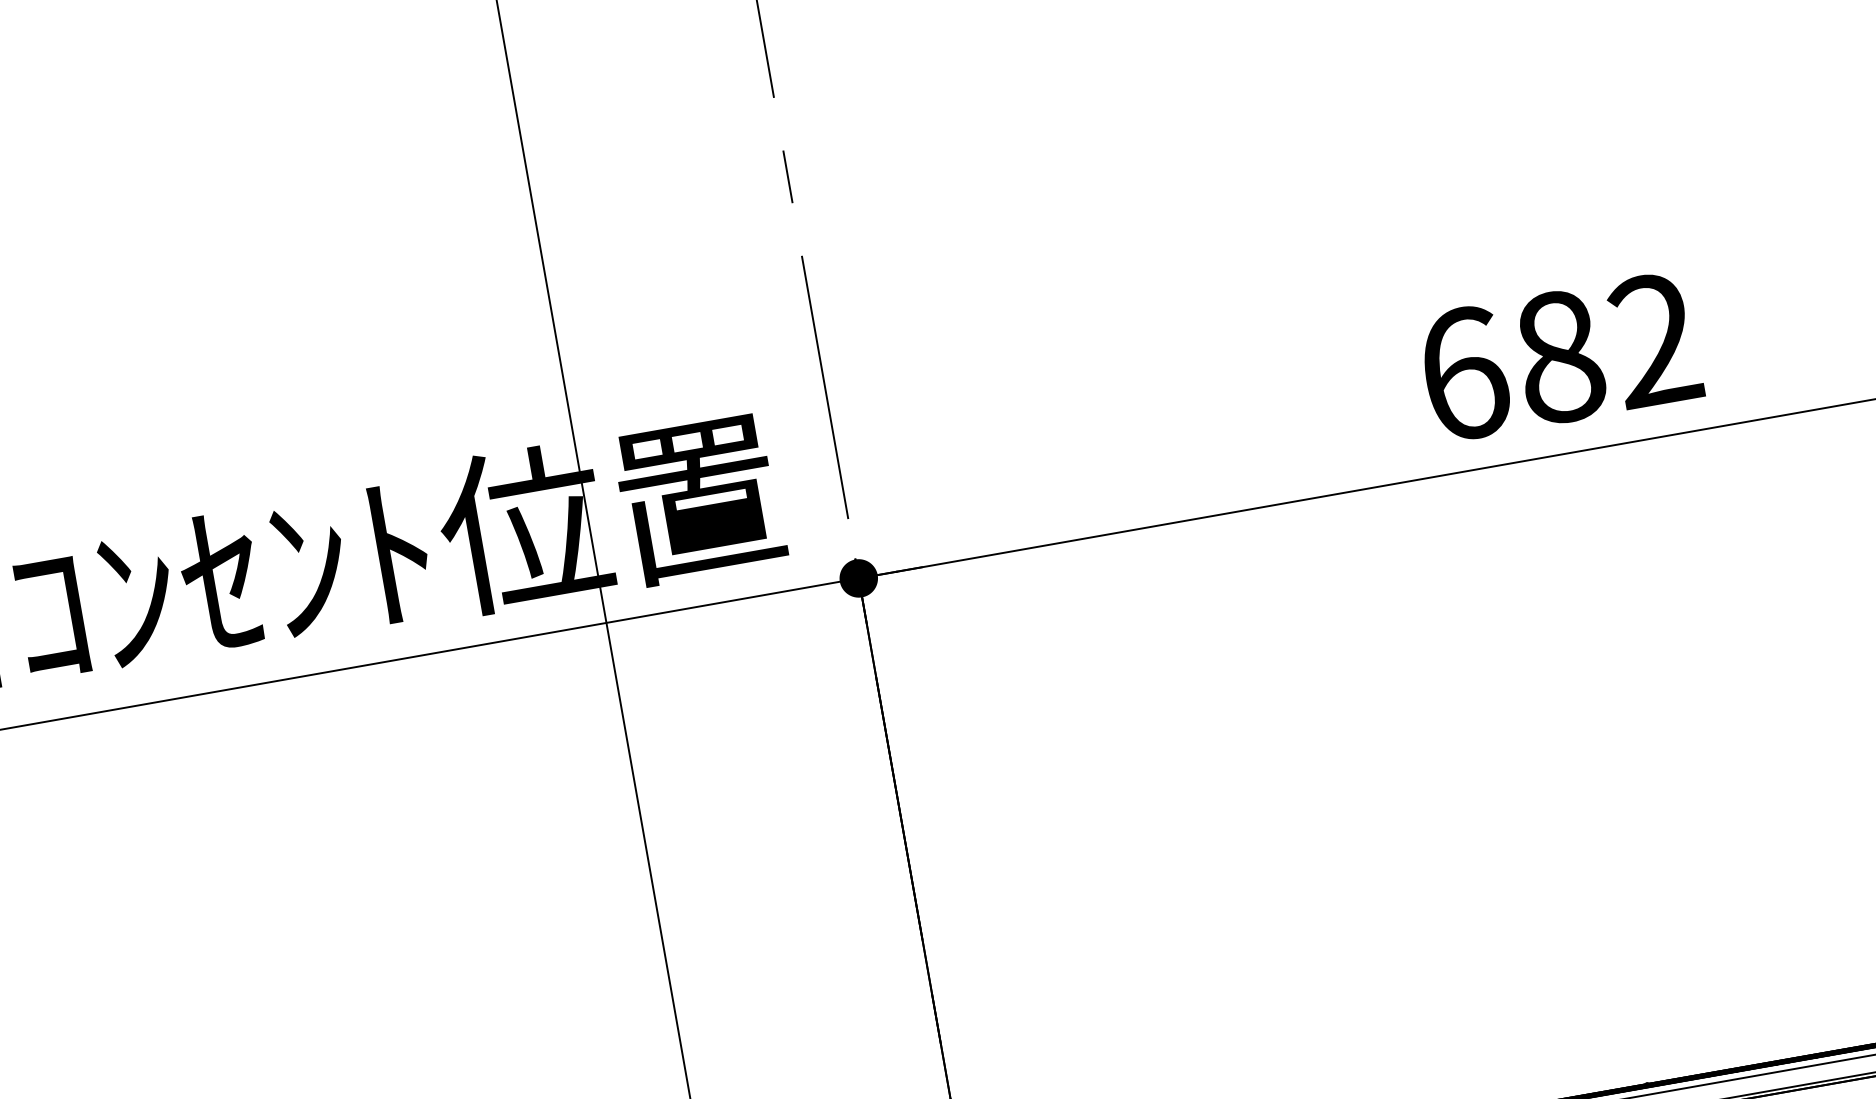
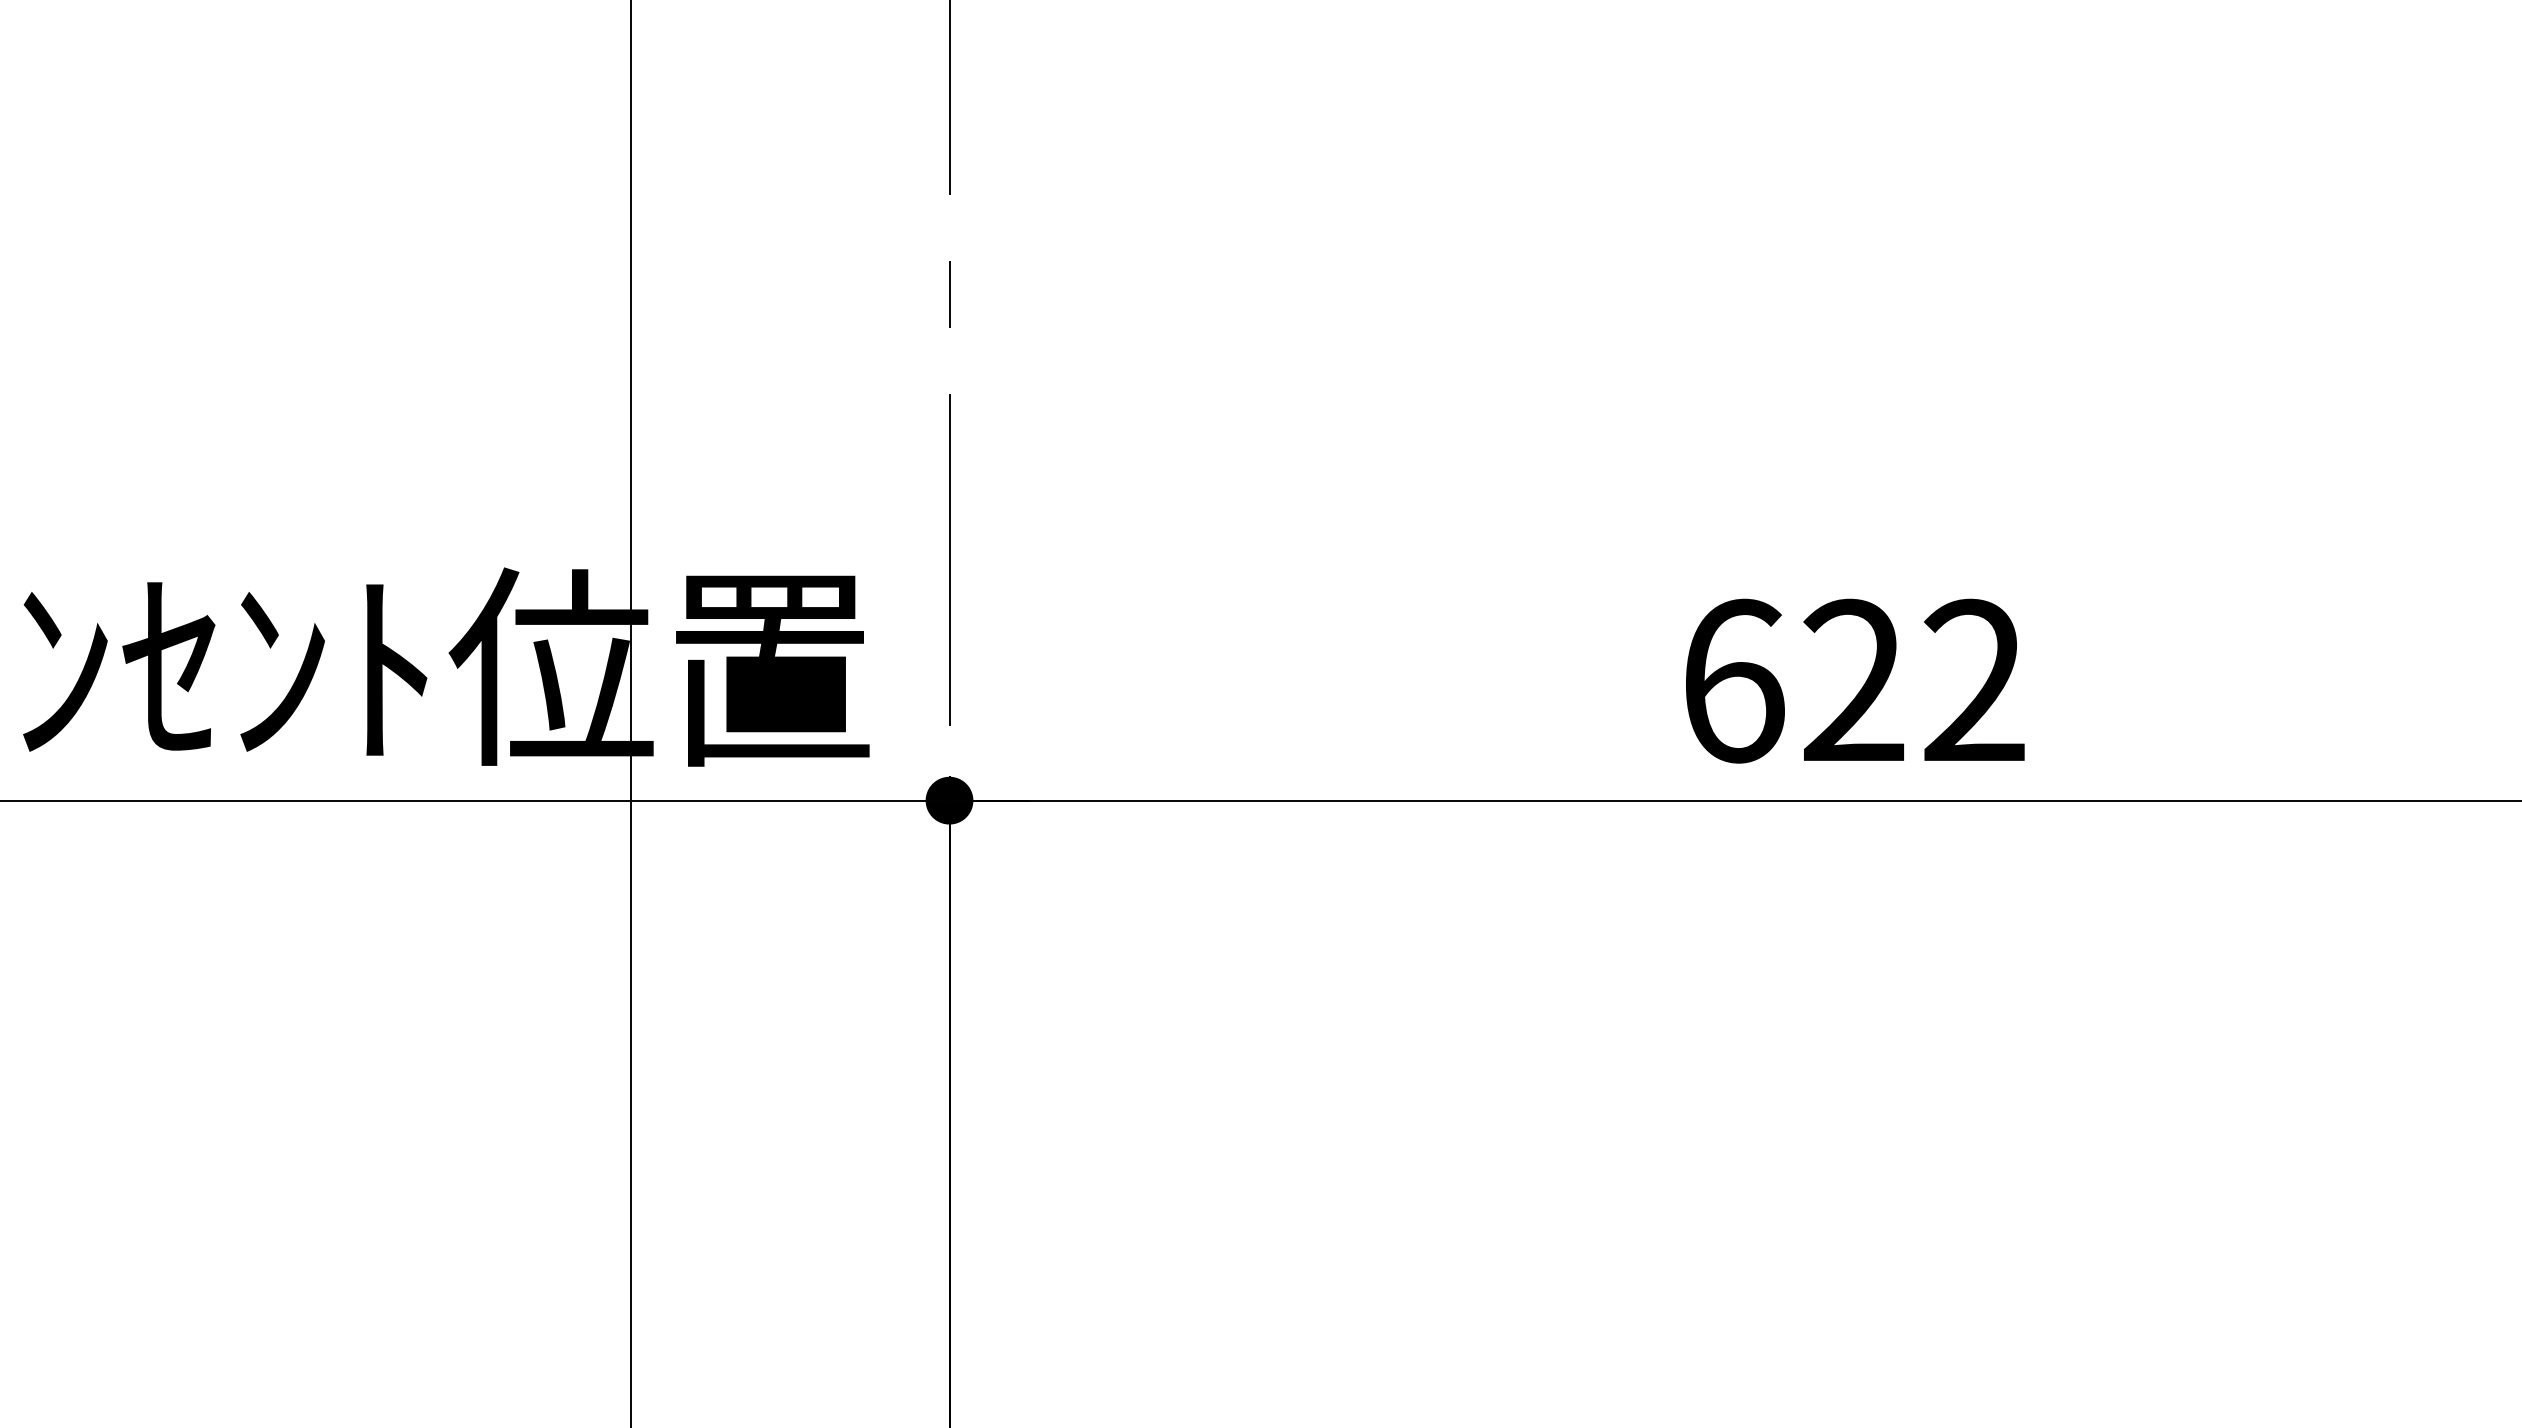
text: (1559, 356) -> (1853, 680), 682 -> 622

